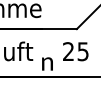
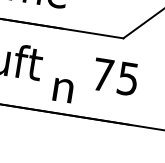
text: (68, 51) -> (102, 74), 25 -> 75

